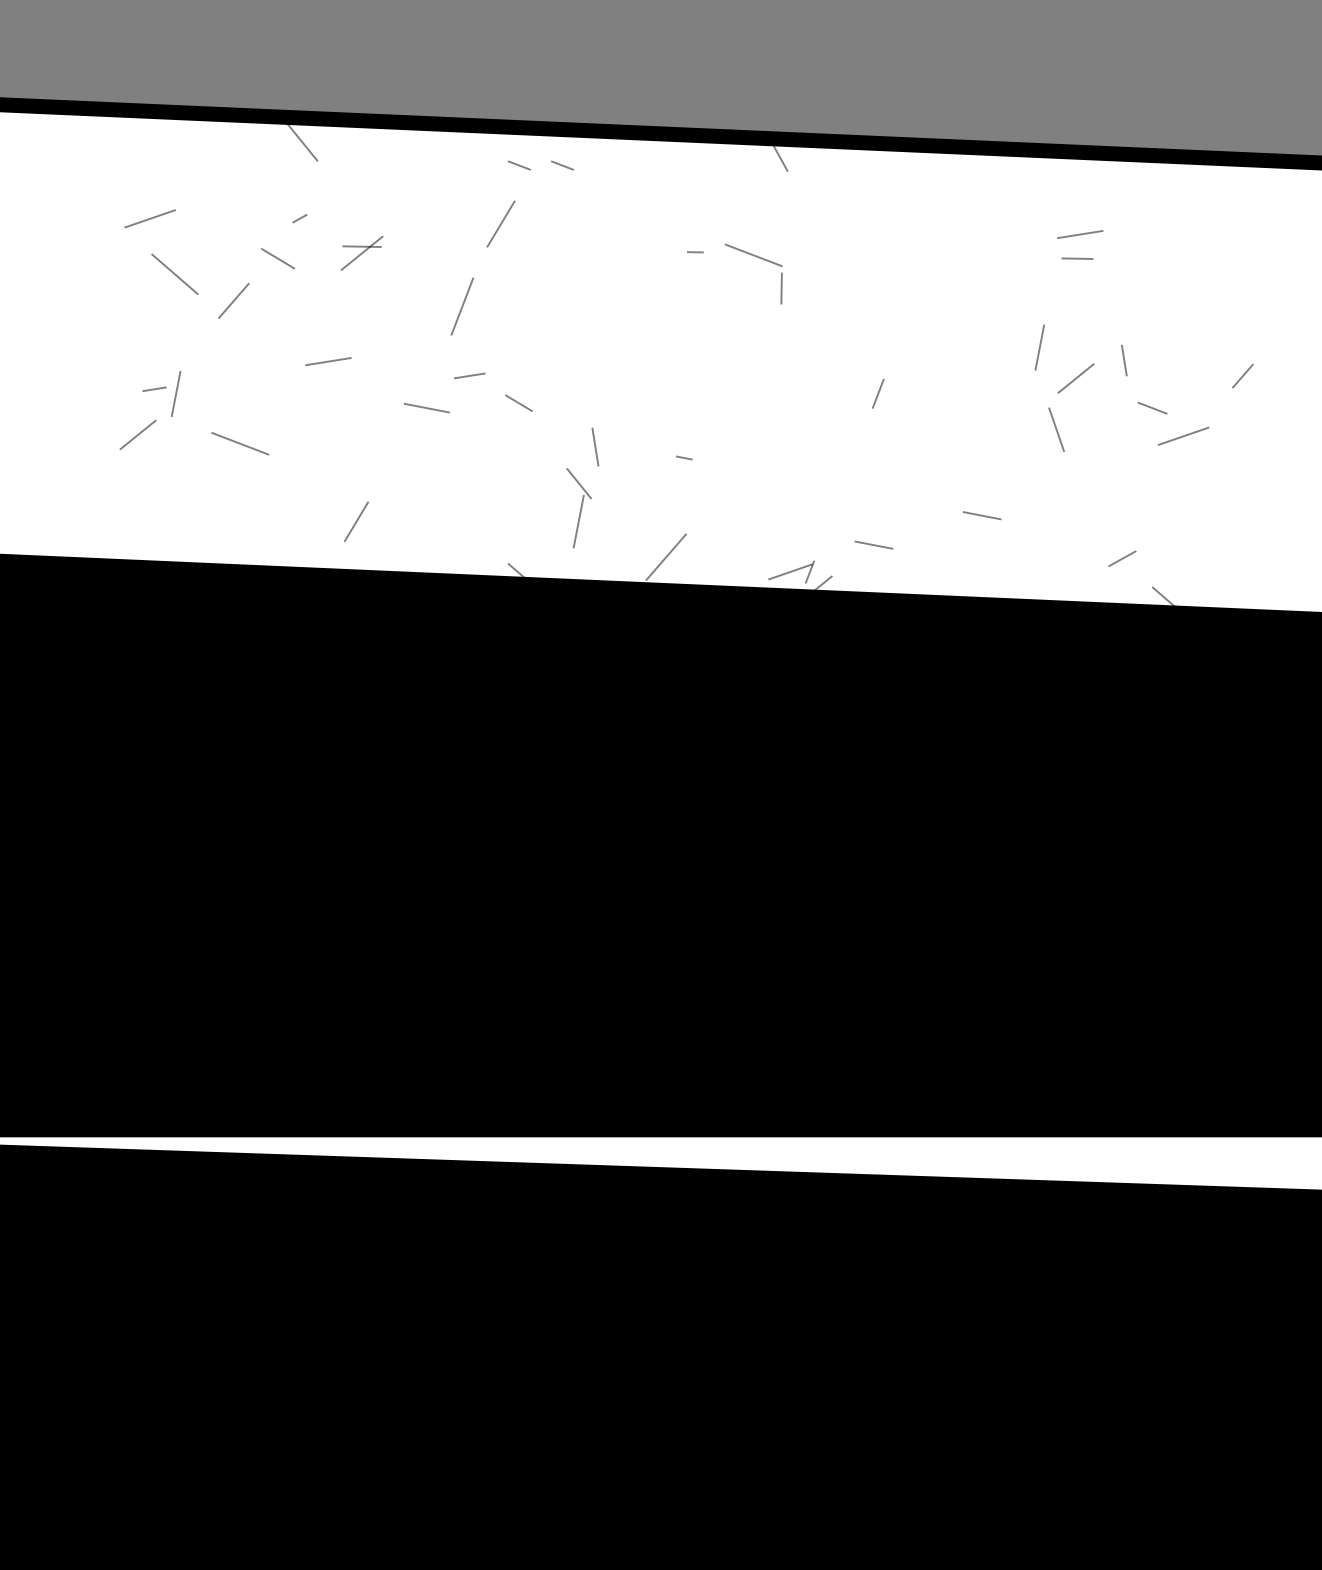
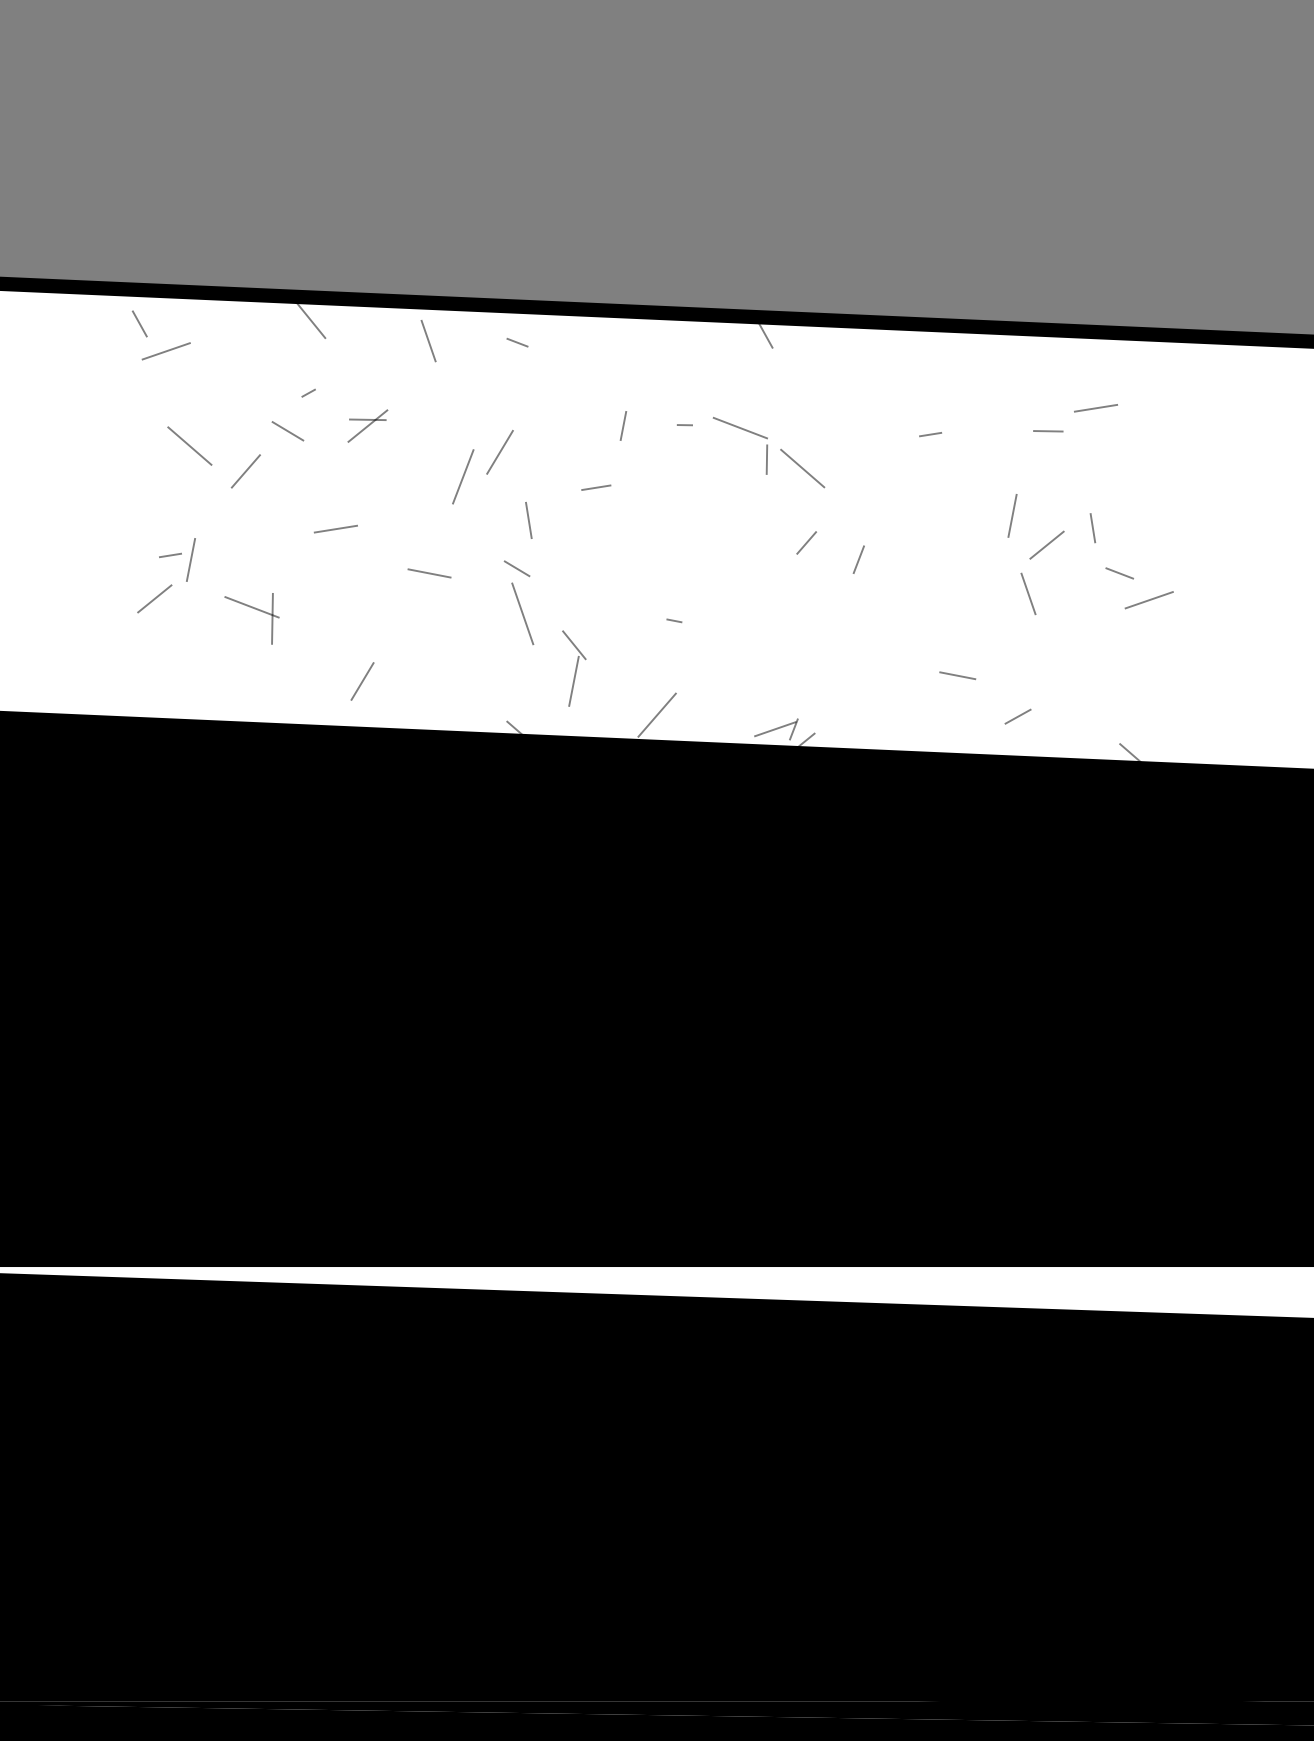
line: (121, 145) -> (139, 323), added
line: (425, 163) -> (428, 340), added
line: (562, 165) -> (558, 342), removed
line: (149, 218) -> (165, 351), moved
line: (500, 224) -> (499, 452), moved
line: (1079, 234) -> (1095, 408), moved
line: (630, 252) -> (623, 425), added
line: (953, 262) -> (930, 434), added
line: (818, 297) -> (802, 468), added
line: (469, 375) -> (596, 487), moved
line: (1242, 375) -> (806, 542), moved
line: (595, 447) -> (528, 520), moved
line: (524, 450) -> (522, 613), added
line: (261, 455) -> (272, 618), added
line: (873, 544) -> (854, 703), removed
line: (1121, 558) -> (1017, 716), moved

